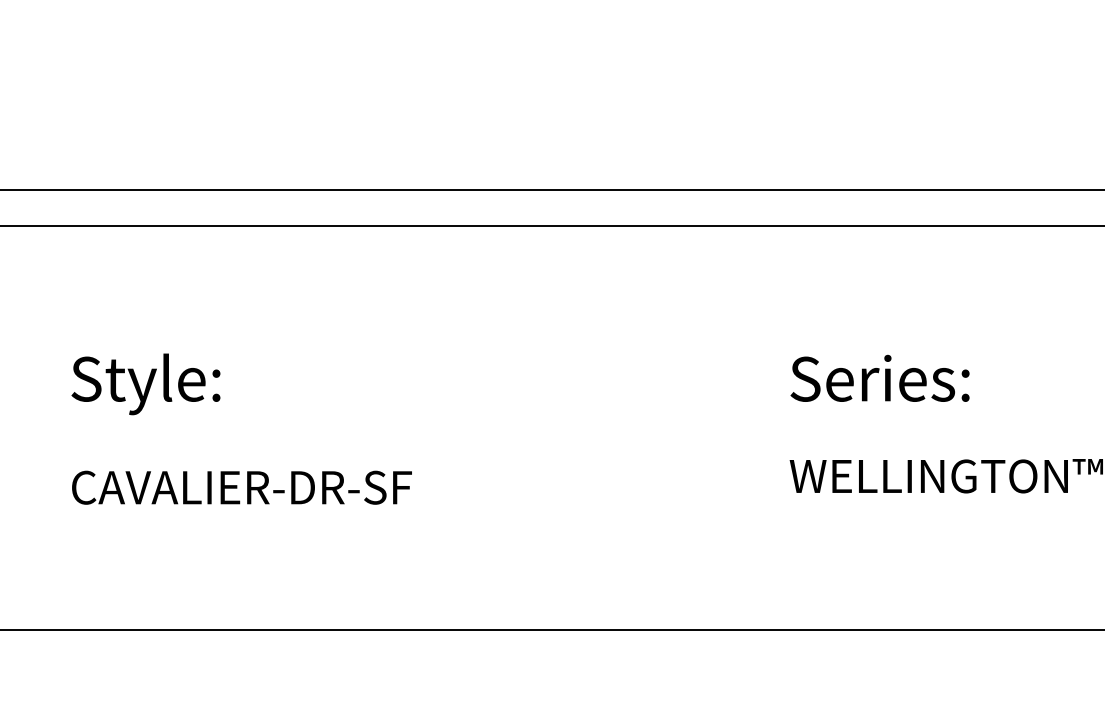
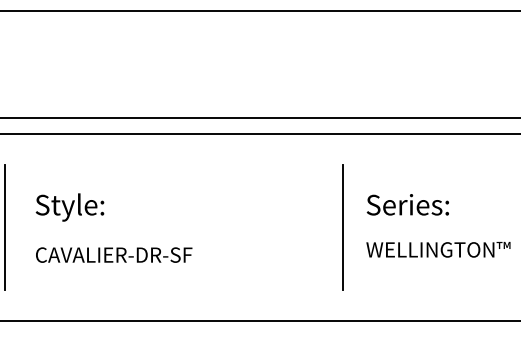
line: (5, 427) -> (5, 227), added
line: (740, 427) -> (343, 227), added

